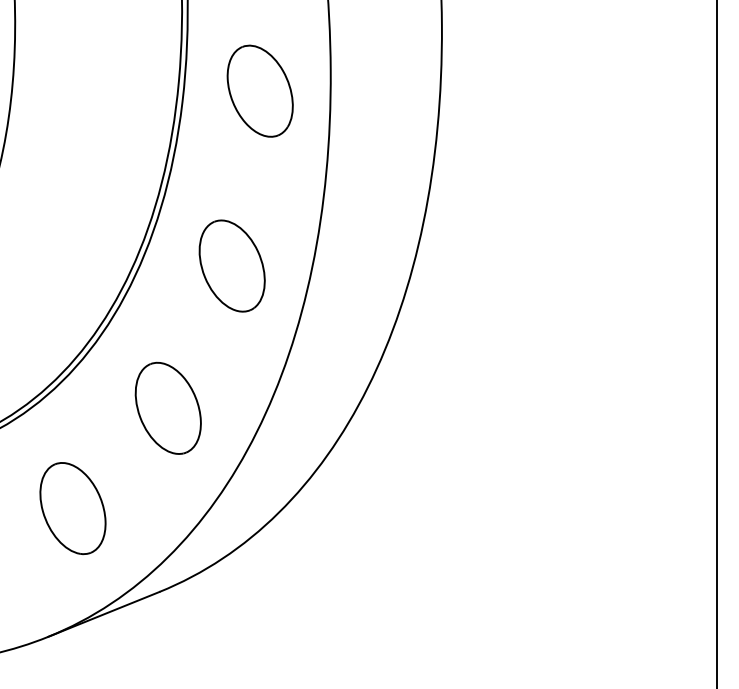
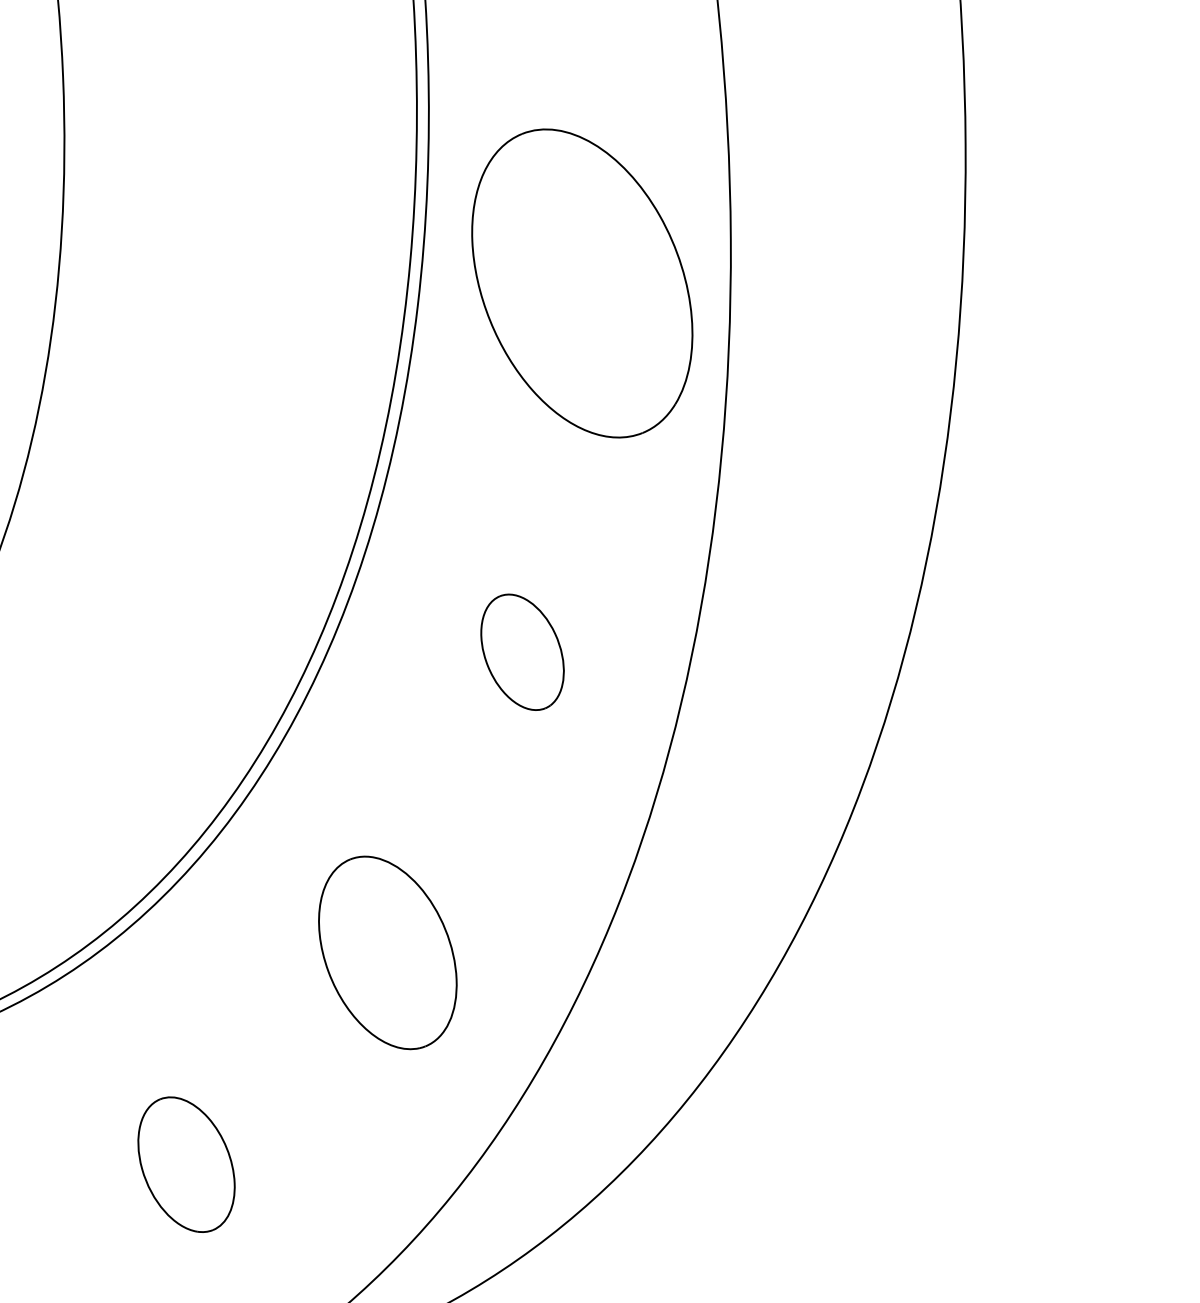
part: (259, 90) -> (580, 281), size x1.6
part: (231, 265) -> (521, 651), size x0.6
part: (72, 508) -> (185, 1164), size x0.7

